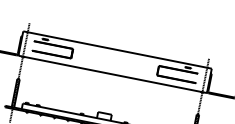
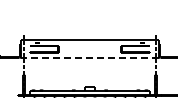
line: (111, 74) -> (89, 58), solid -> dashed

